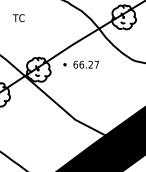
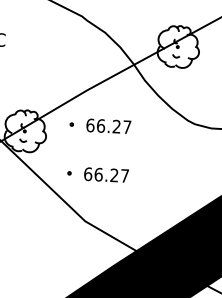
part: (80, 92) -> (96, 174), added

